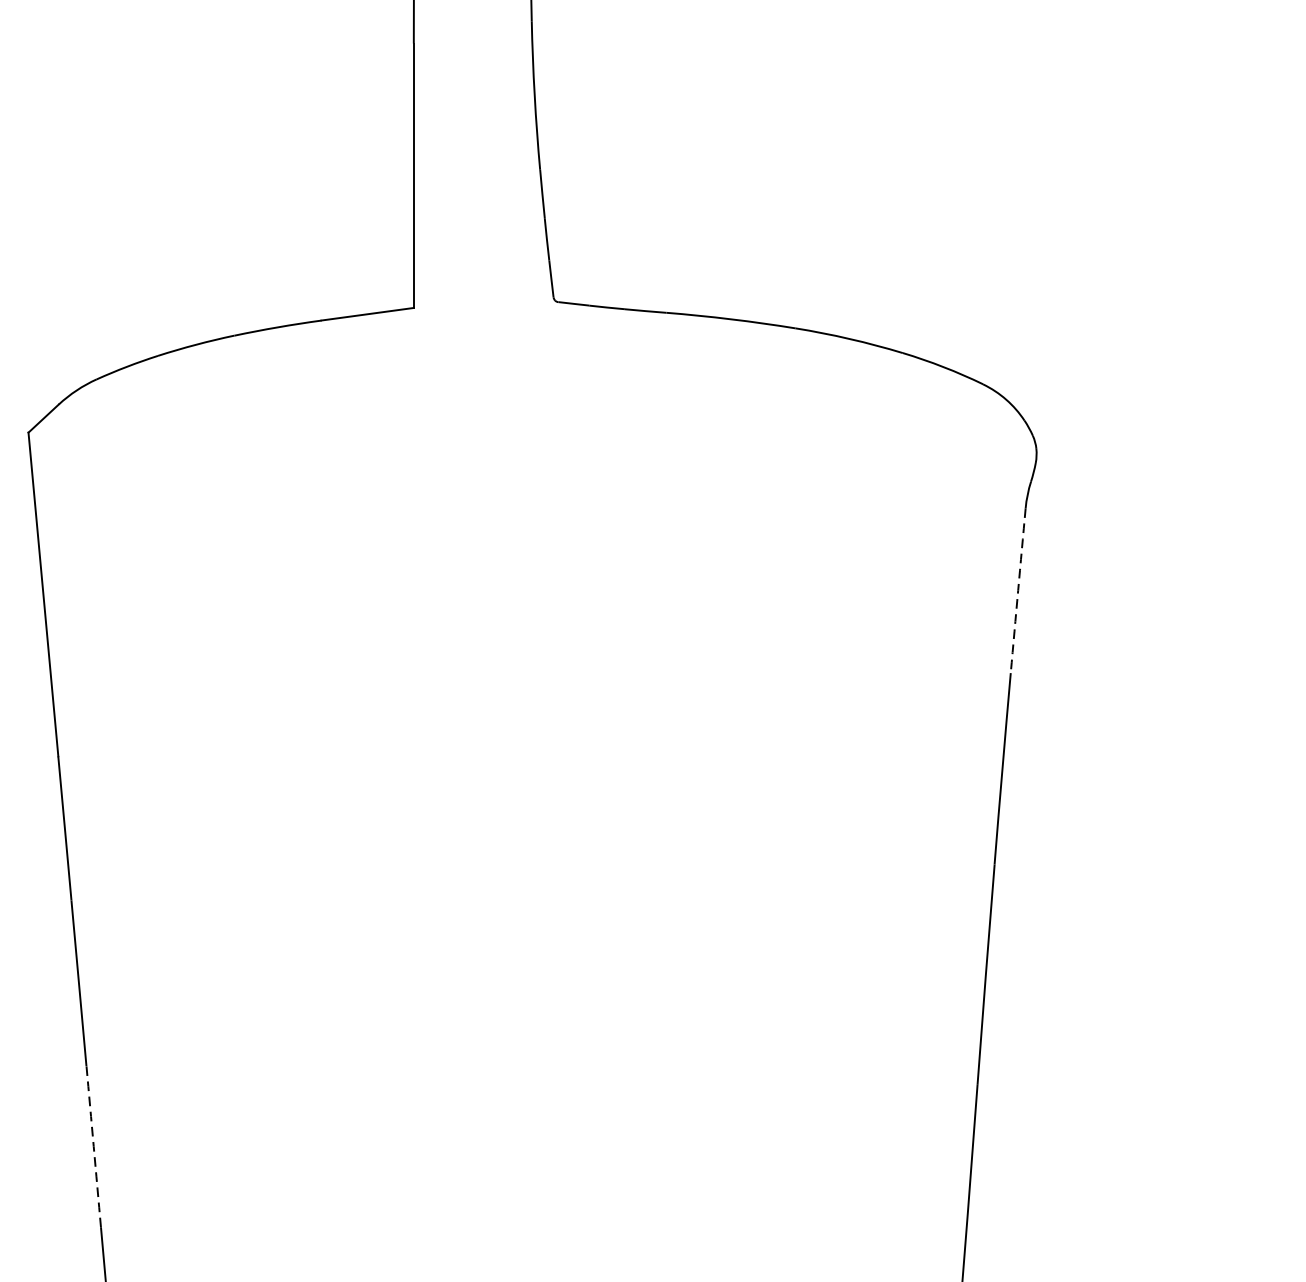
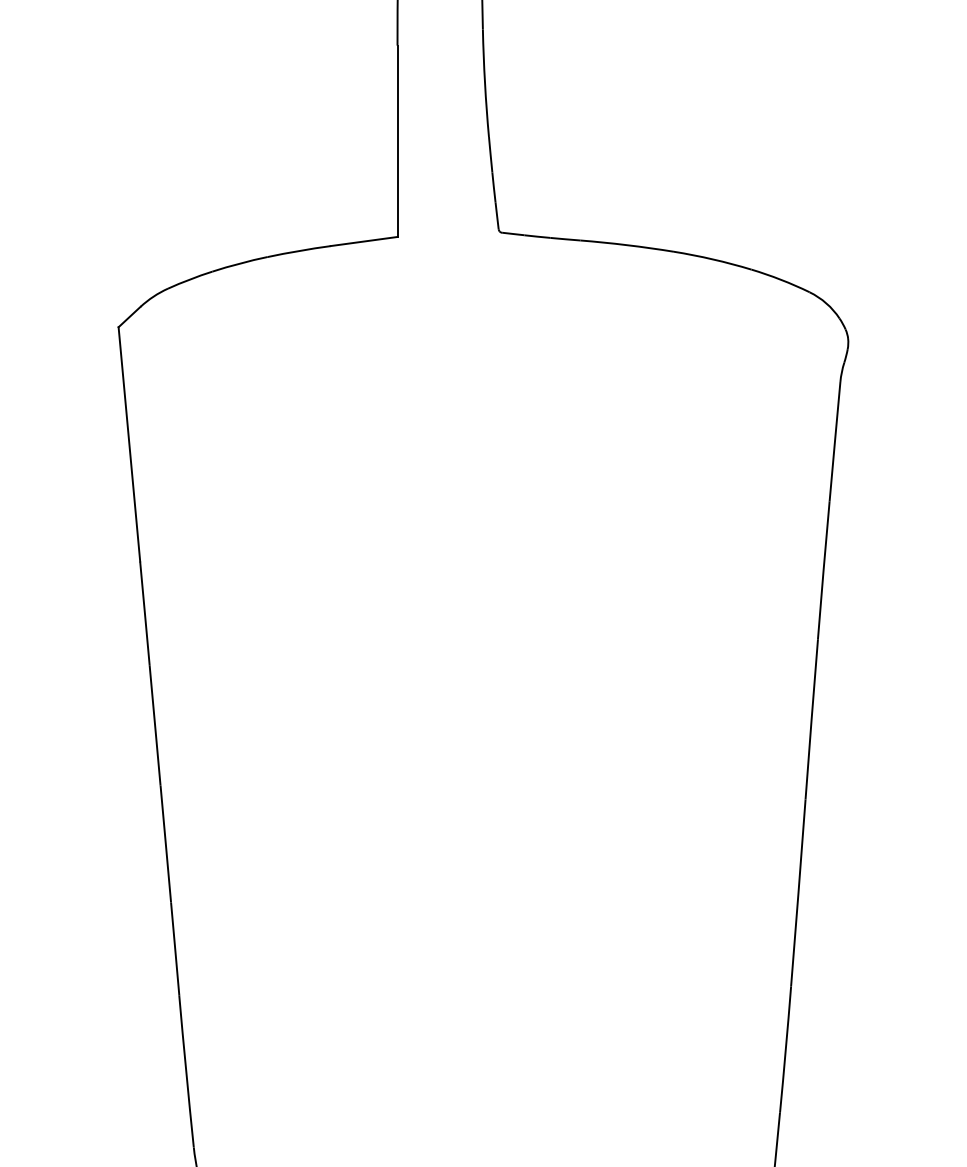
arc: (1017, 590) -> (834, 441), dashed -> solid
arc: (93, 1147) -> (165, 844), dashed -> solid

